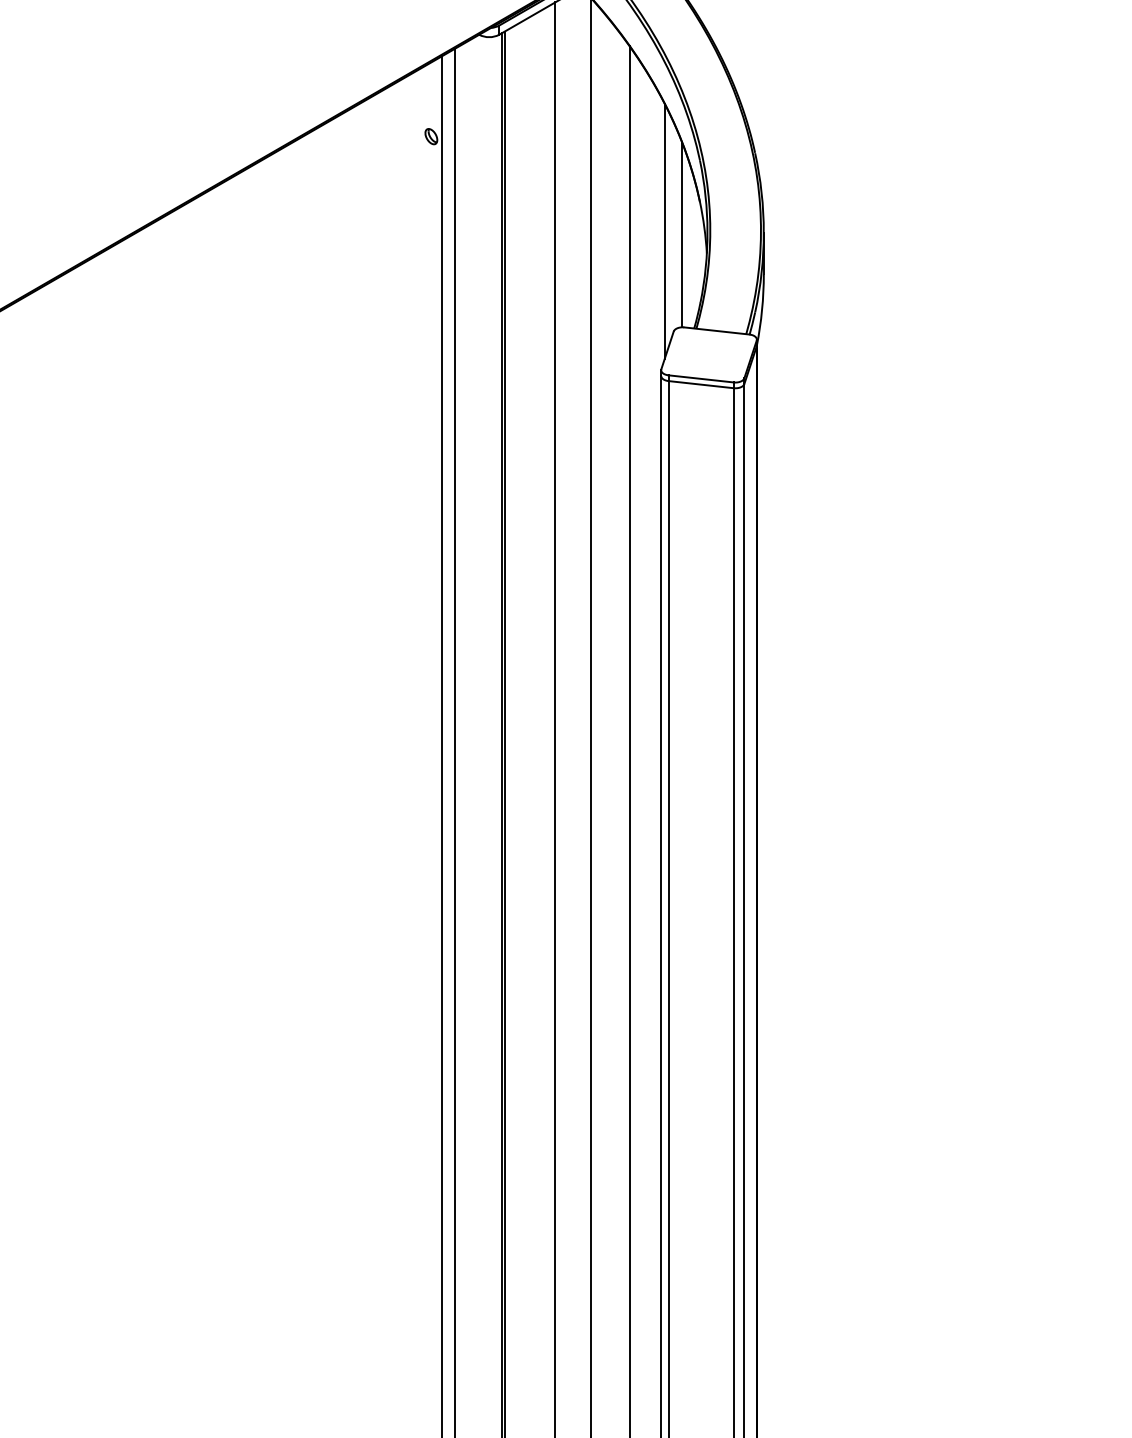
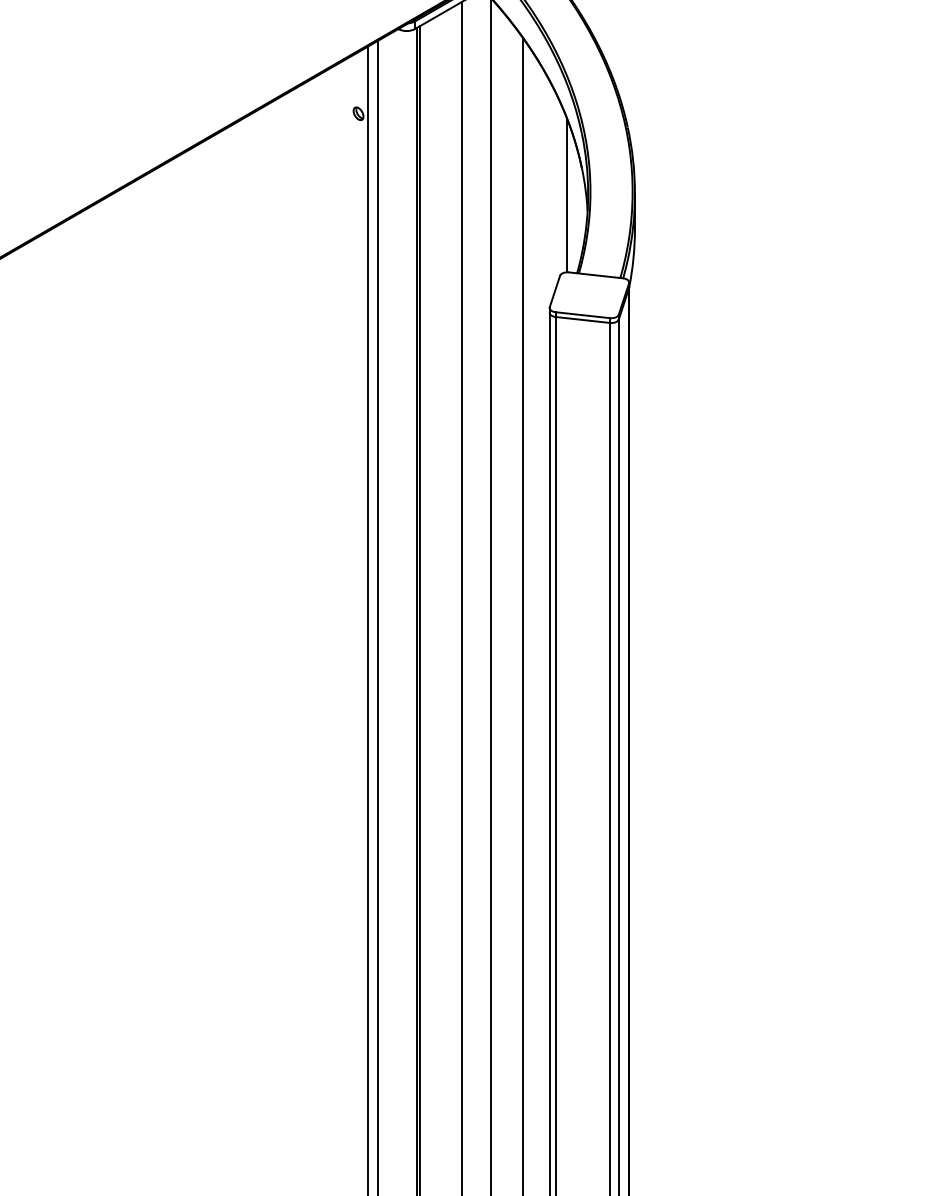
line: (664, 231) -> (552, 192), removed

